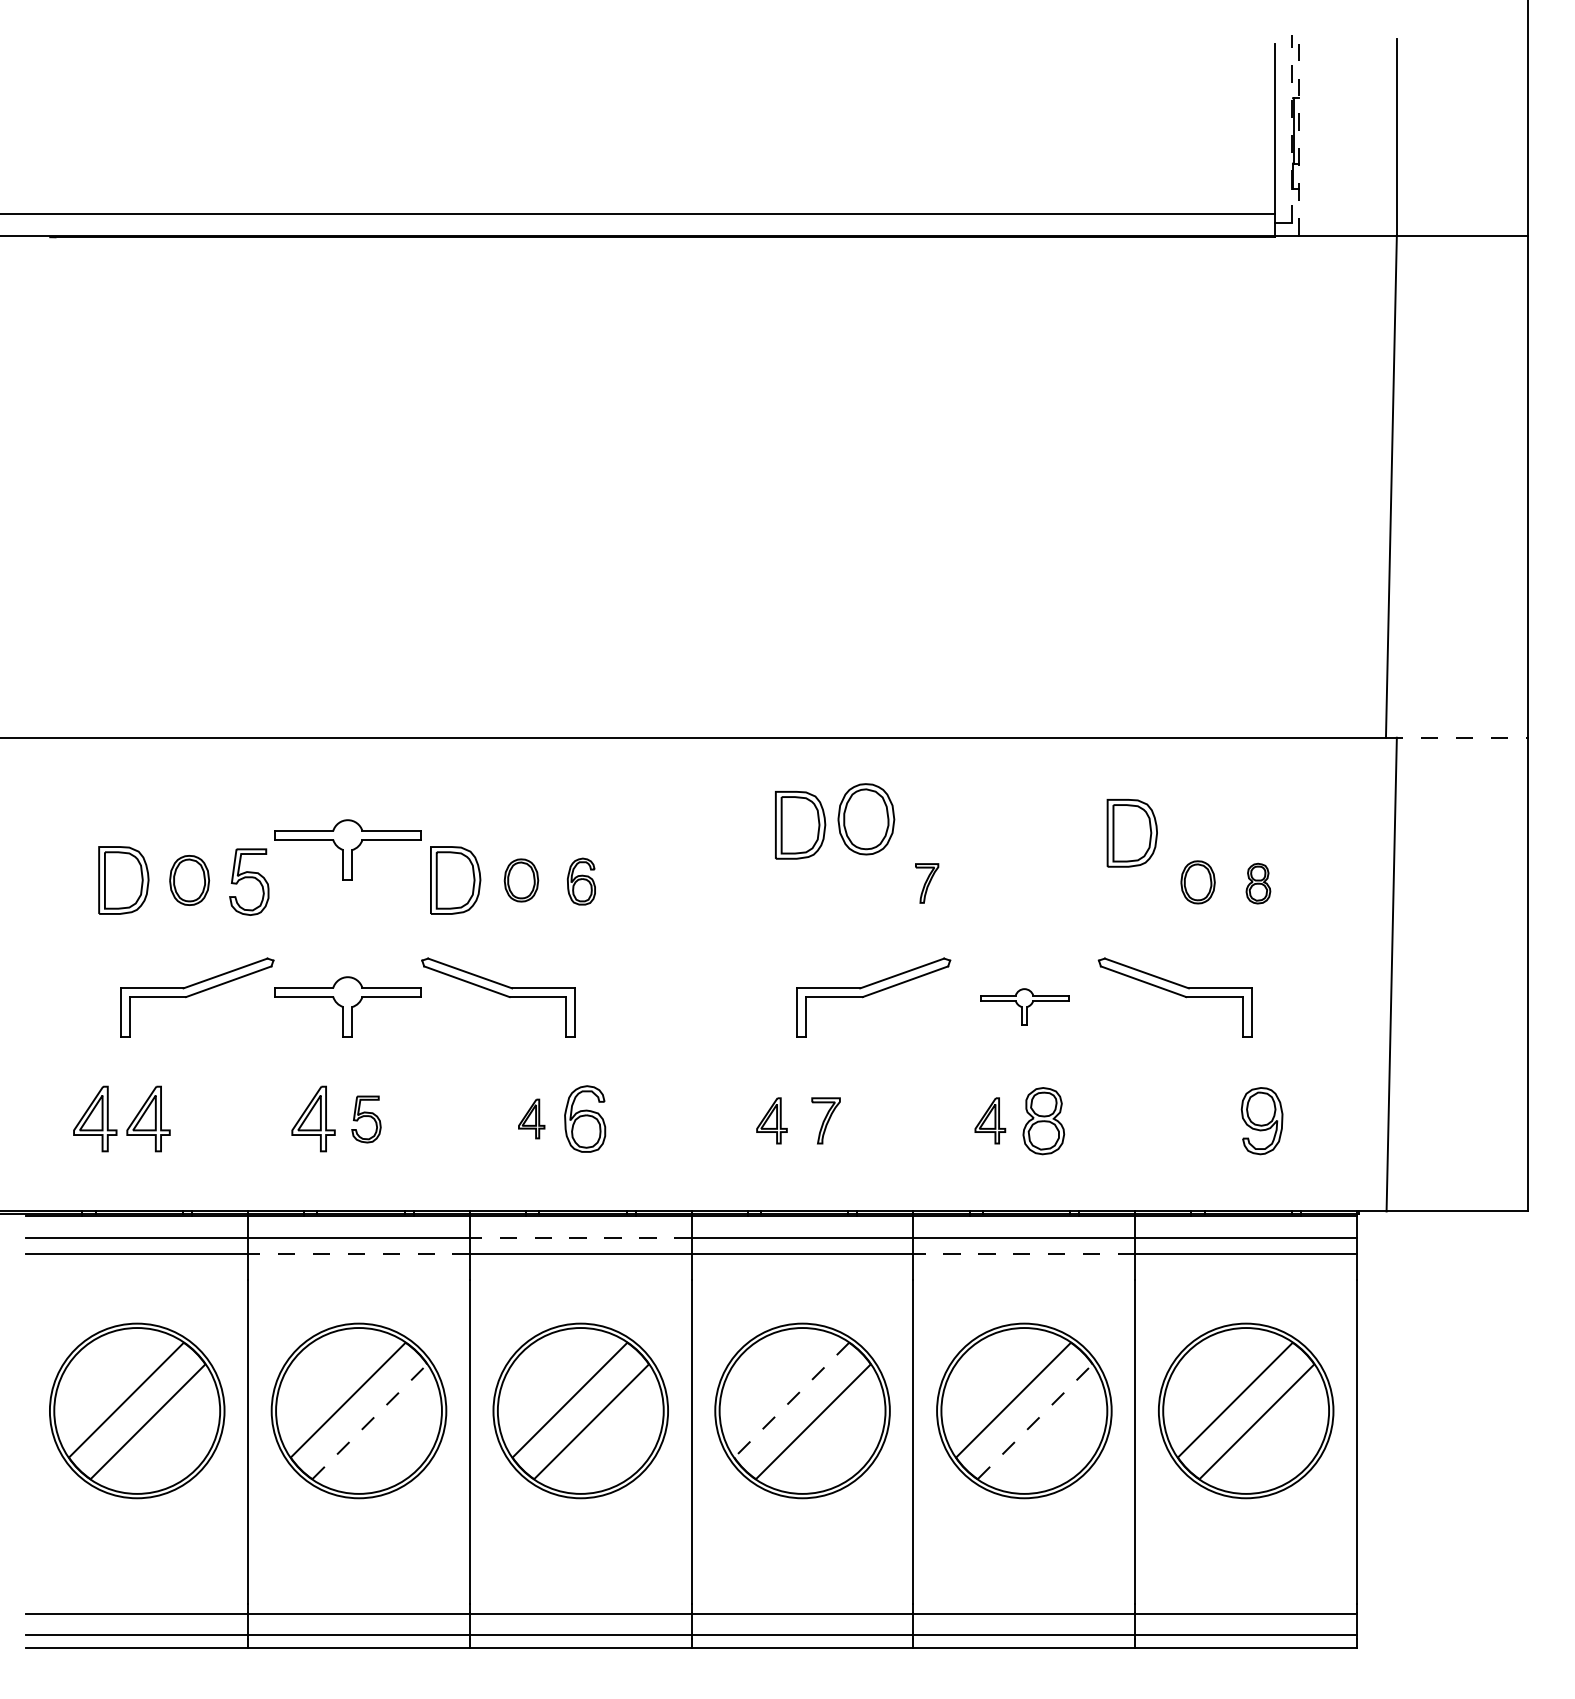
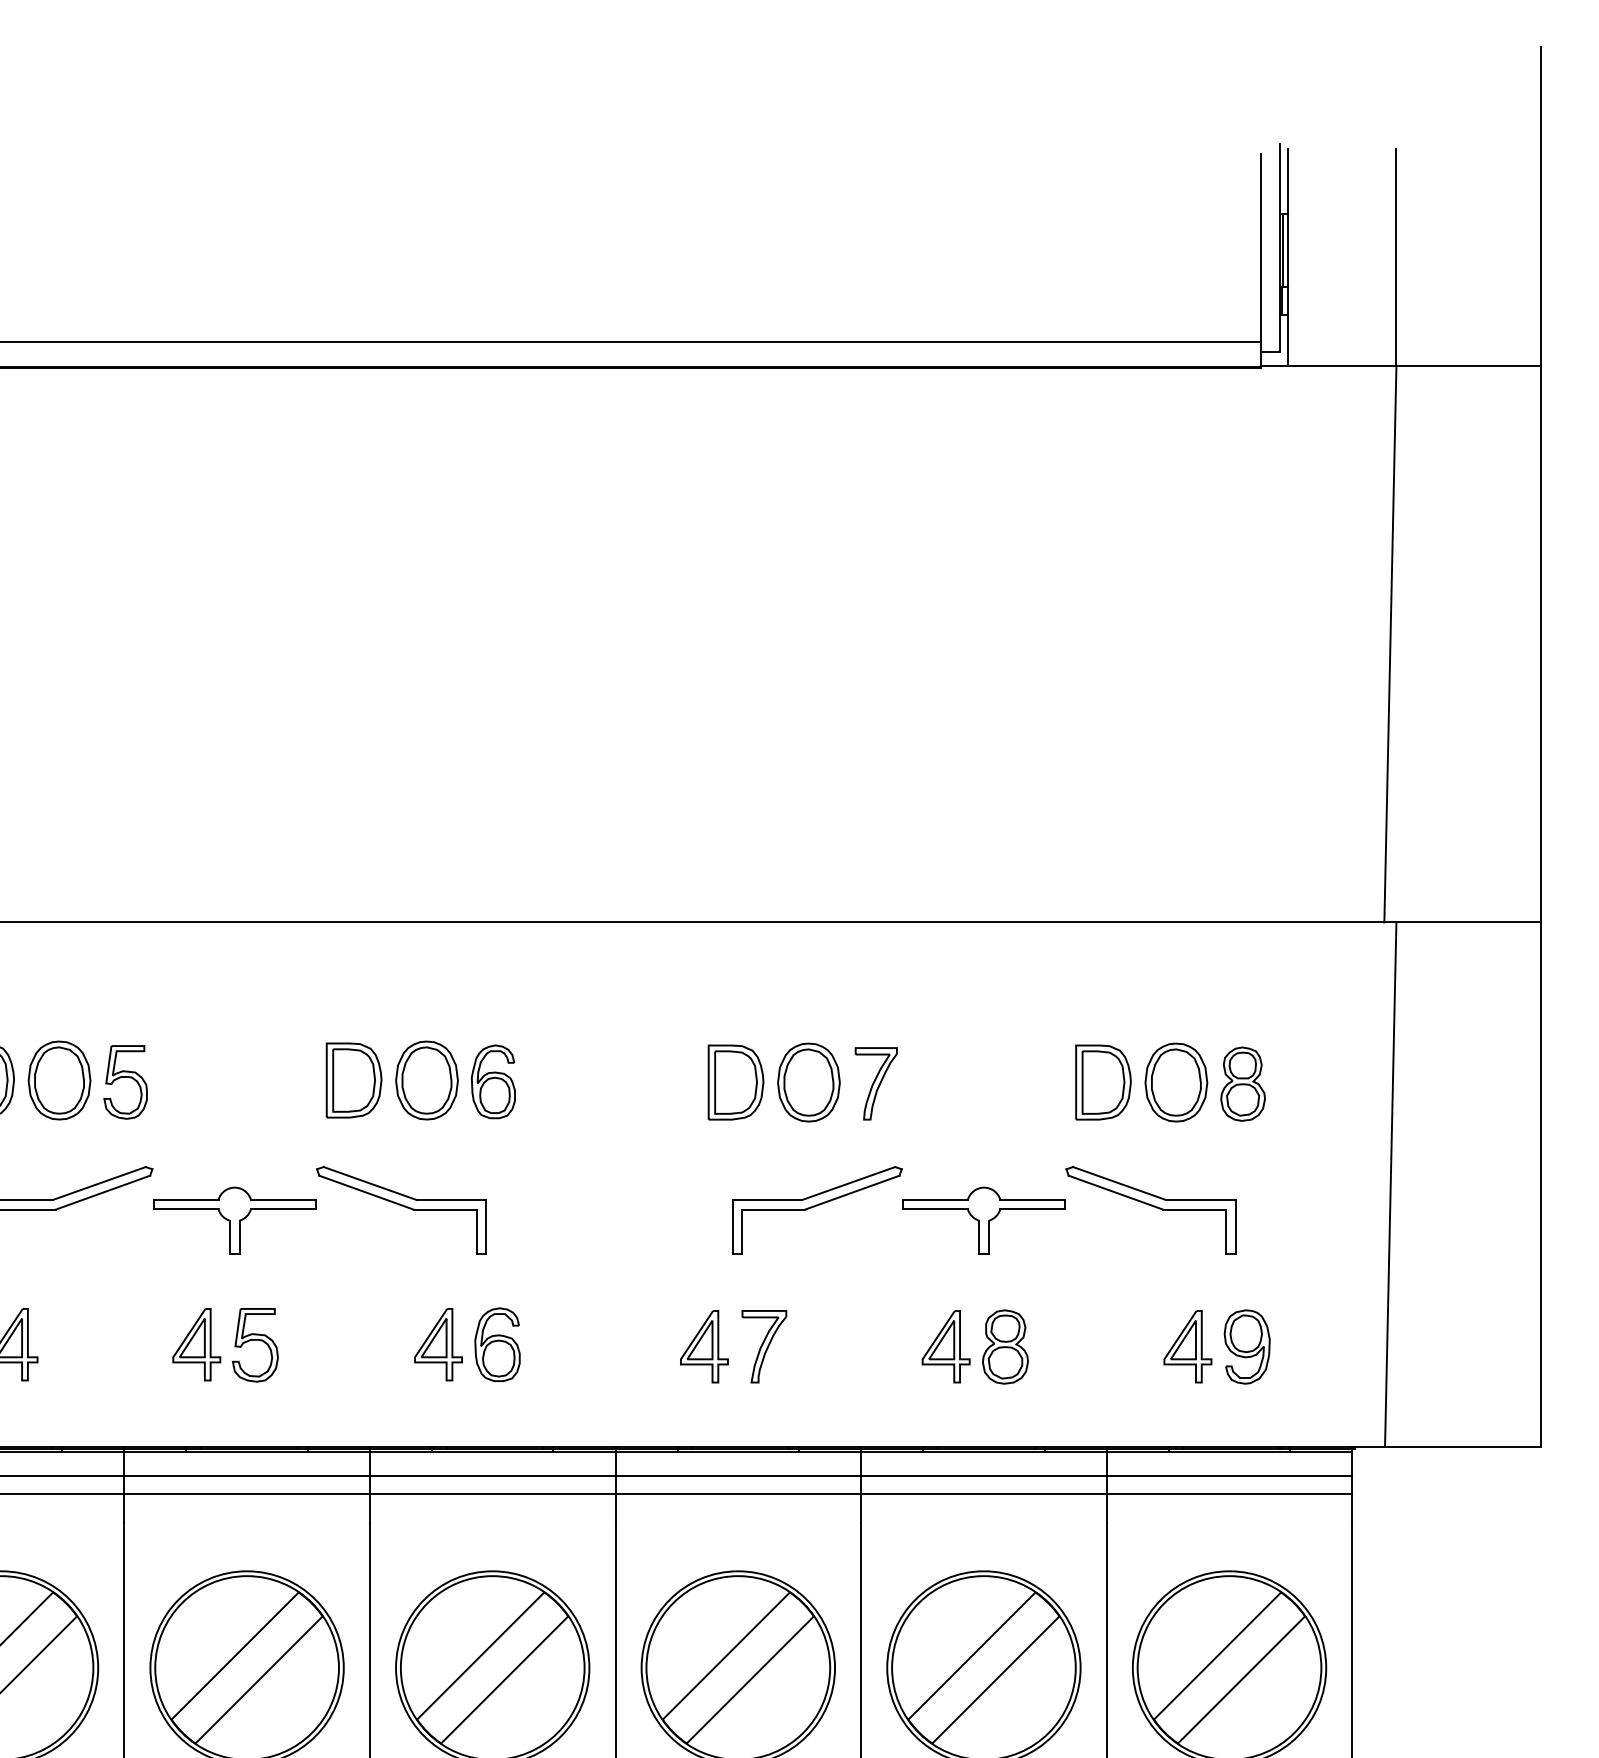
line: (1292, 128) -> (1280, 247), dashed -> solid
line: (1298, 136) -> (1287, 256), dashed -> solid
line: (1456, 737) -> (1462, 922), dashed -> solid
part: (866, 819) -> (809, 1082), moved
part: (800, 825) -> (736, 1082), moved
part: (1131, 833) -> (1102, 1082), moved
part: (347, 849) -> (234, 1046), removed
part: (189, 880) -> (59, 1080), size x1.43
part: (521, 880) -> (427, 1080), size x1.67
part: (581, 881) -> (493, 1081), size x1.43
part: (1197, 882) -> (1175, 1082), size x1.67
part: (926, 883) -> (875, 1083), size x1.67
part: (1258, 883) -> (1243, 1083), size x1.67
part: (1024, 1006) -> (984, 1220), size x1.67
part: (531, 1118) -> (438, 1344), size x1.67
part: (366, 1119) -> (255, 1345), size x1.43
part: (771, 1120) -> (703, 1346), size x1.43
part: (825, 1120) -> (763, 1346), size x1.43
part: (990, 1120) -> (946, 1346), size x1.43
part: (1208, 1120) -> (1187, 1346), added
line: (580, 1237) -> (492, 1475), dashed -> solid
line: (359, 1253) -> (247, 1493), dashed -> solid
line: (1024, 1253) -> (984, 1493), dashed -> solid
line: (791, 1400) -> (726, 1656), dashed -> solid
line: (370, 1421) -> (259, 1679), dashed -> solid
line: (1035, 1421) -> (996, 1679), dashed -> solid

